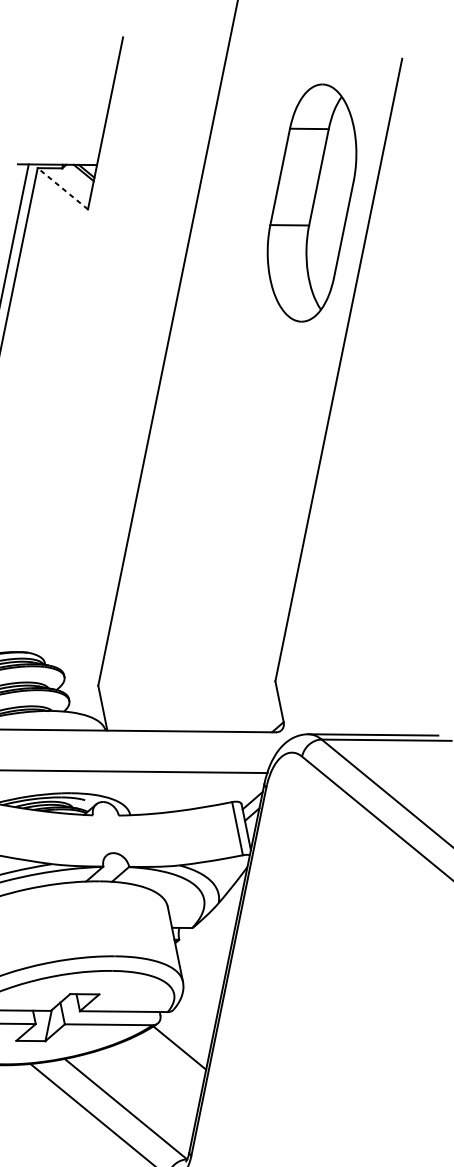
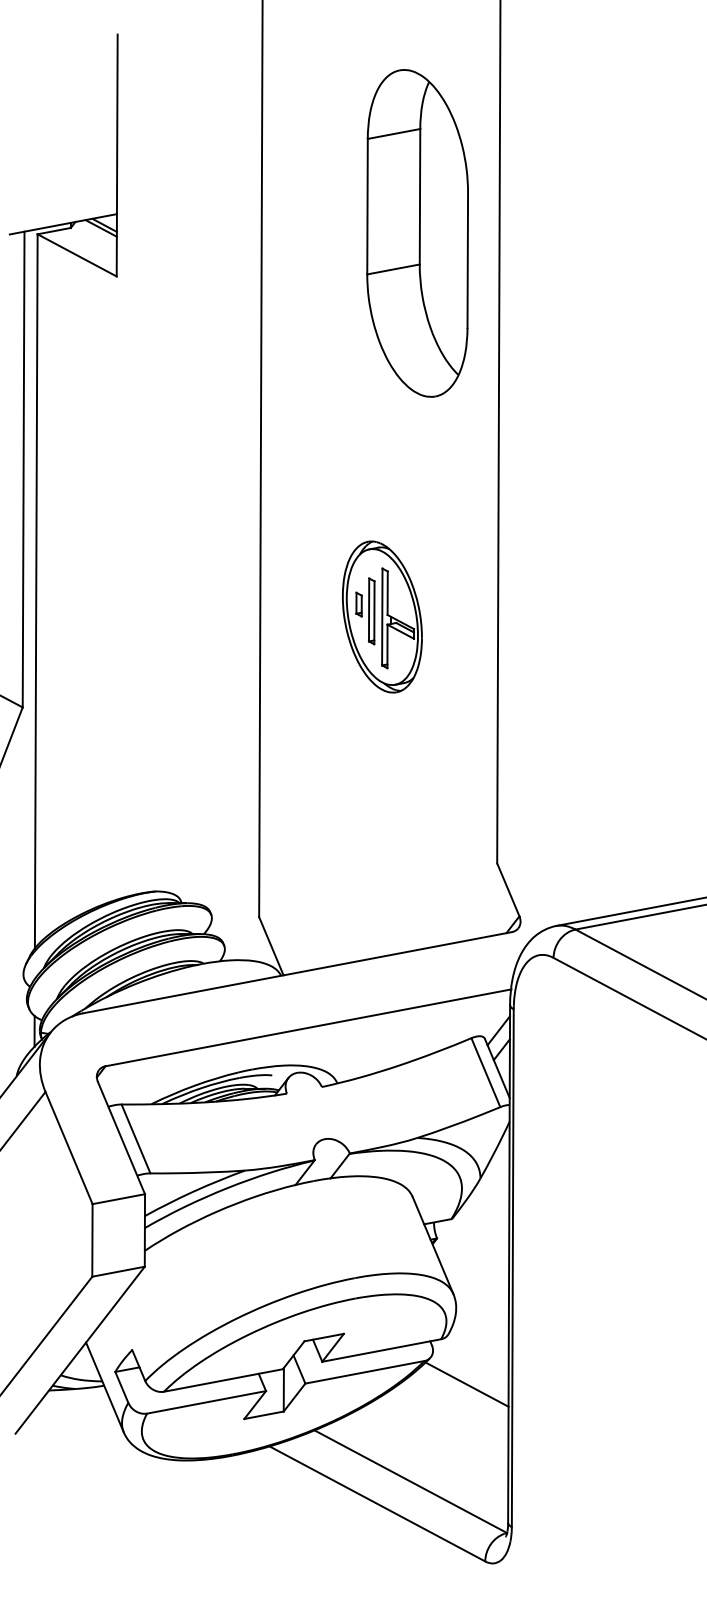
line: (63, 188) -> (77, 255), dashed -> solid
part: (311, 203) -> (417, 233), moved
part: (228, 489) -> (382, 616), added

